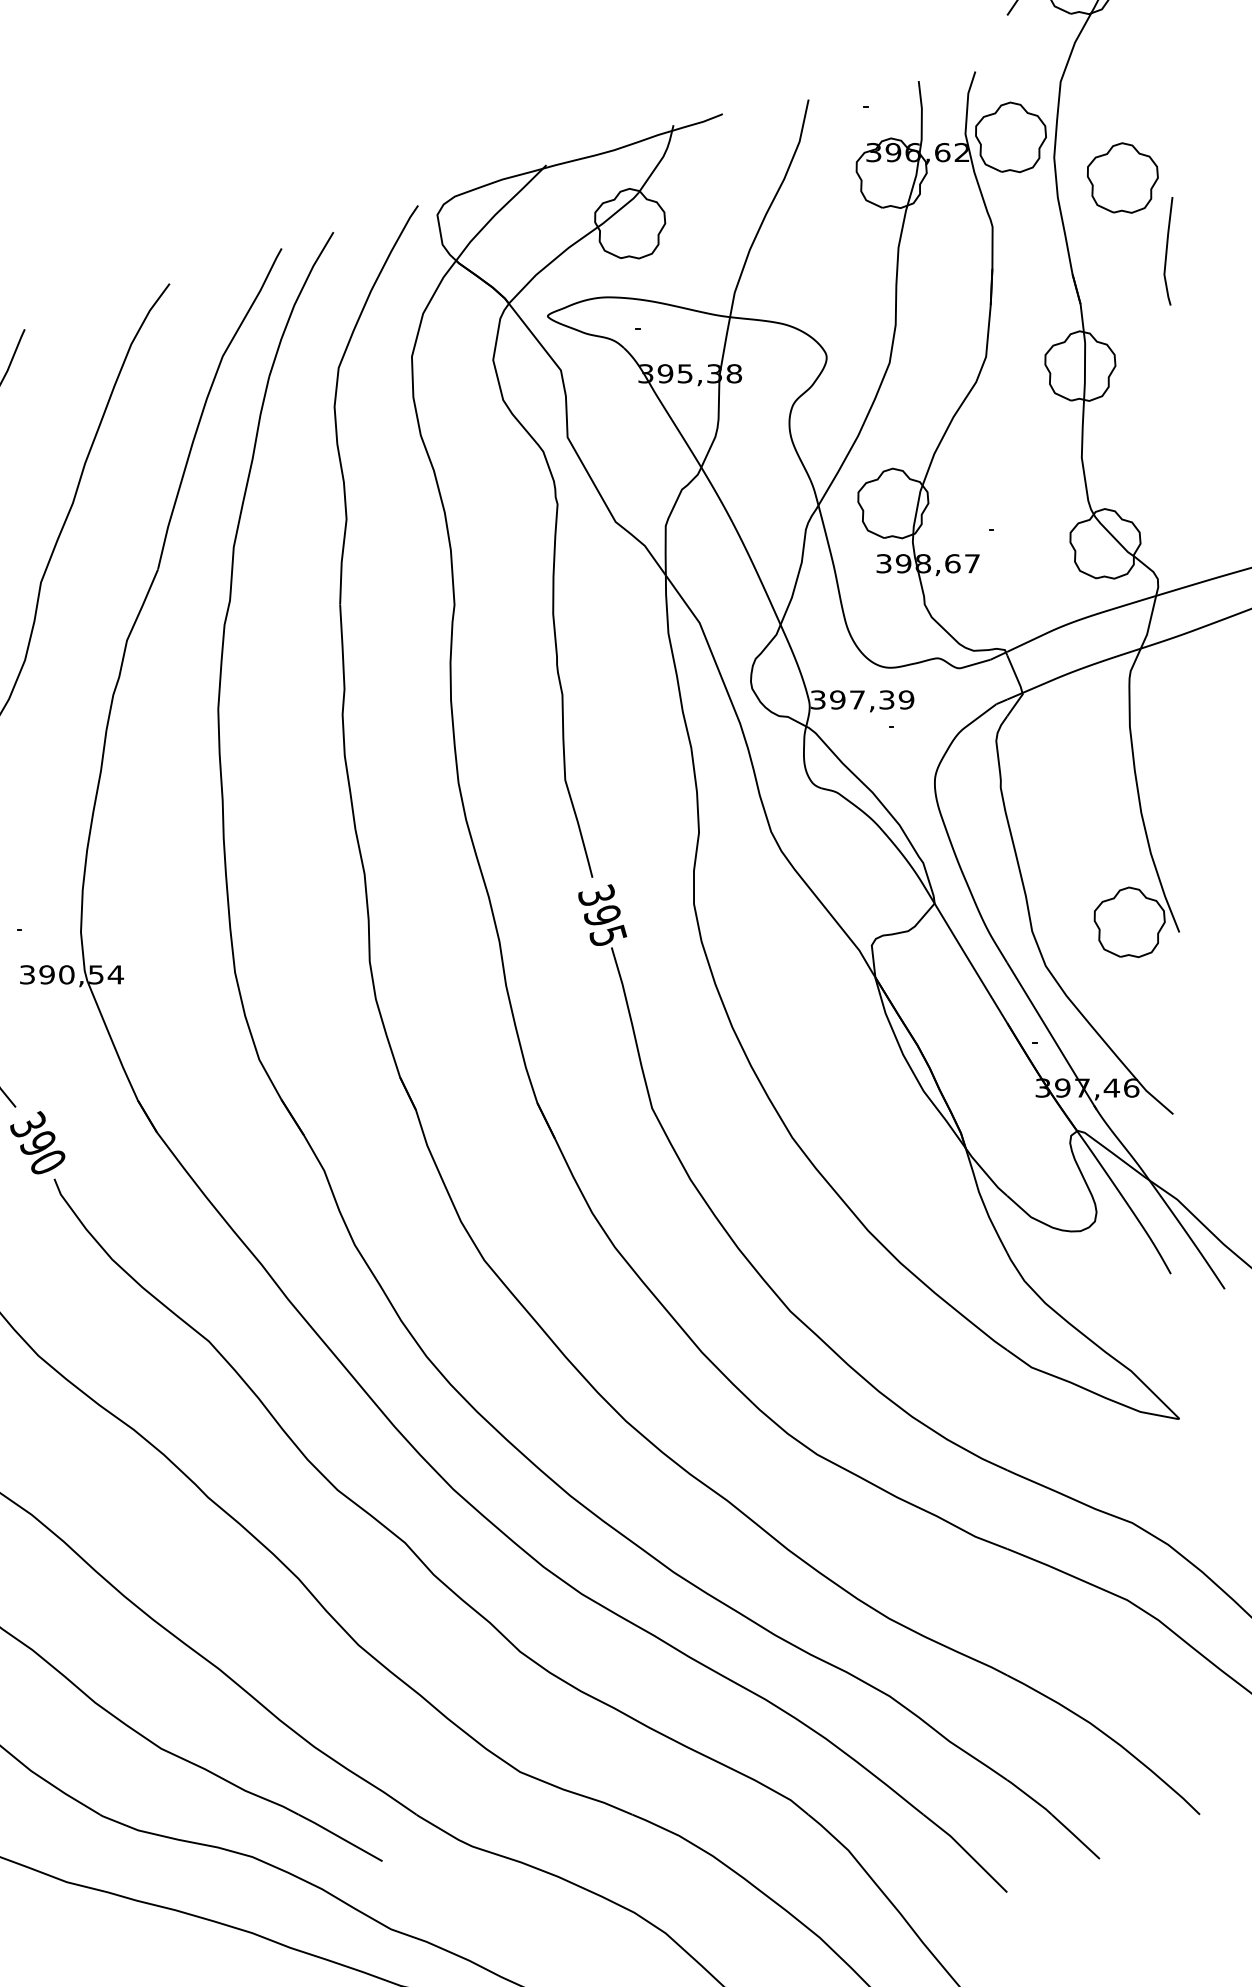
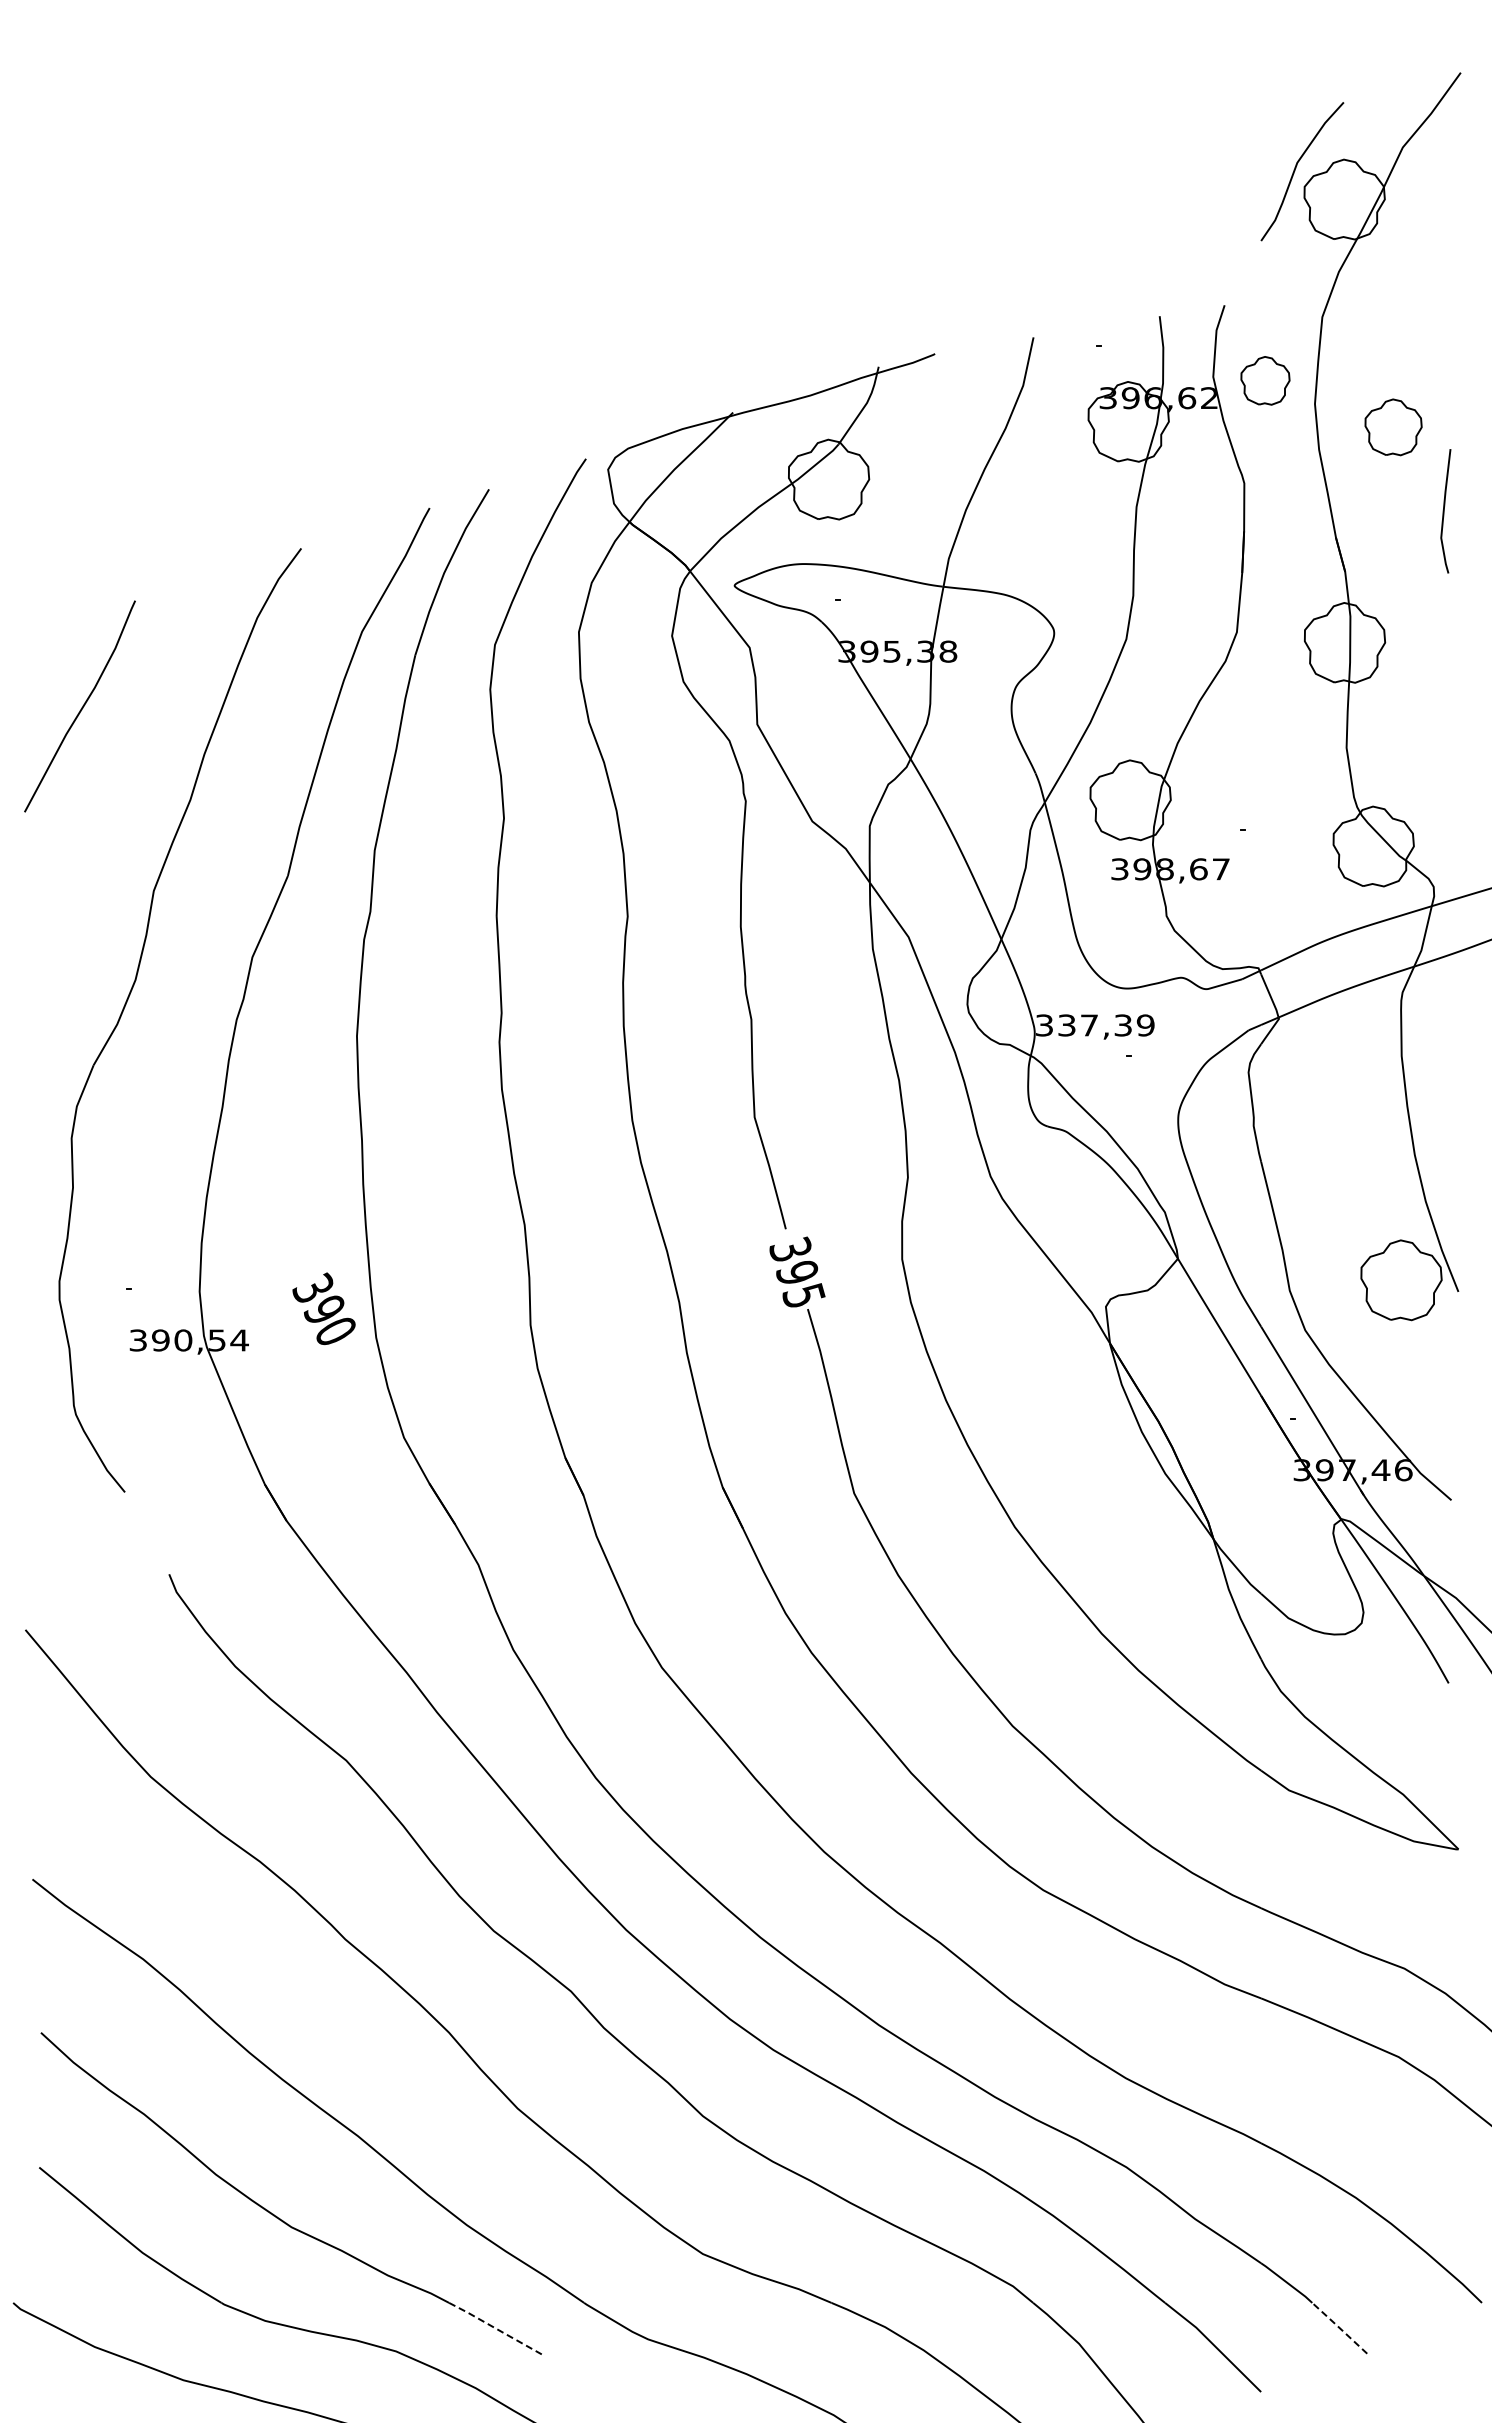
part: (1011, 137) -> (1265, 380), size x0.6
part: (1122, 178) -> (1393, 427), size x0.7
text: (837, 700) -> (1066, 1025), 397,39 -> 337,39
text: (37, 1142) -> (323, 1308), moved
line: (1074, 1836) -> (1338, 2327), solid -> dashed
line: (340, 1837) -> (497, 2329), solid -> dashed

